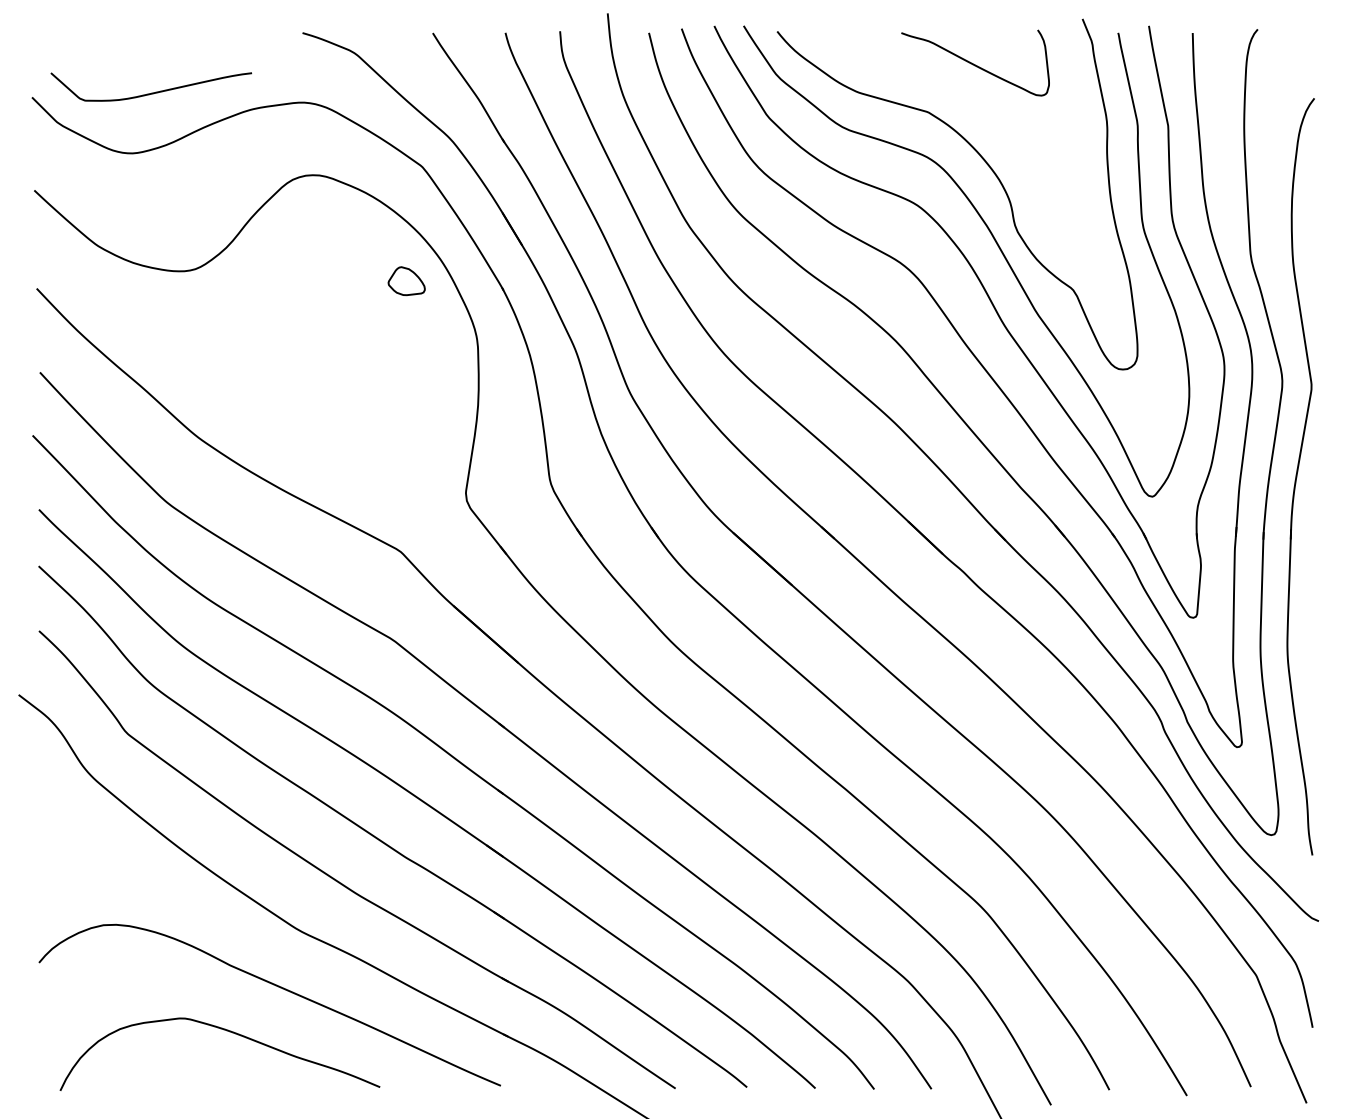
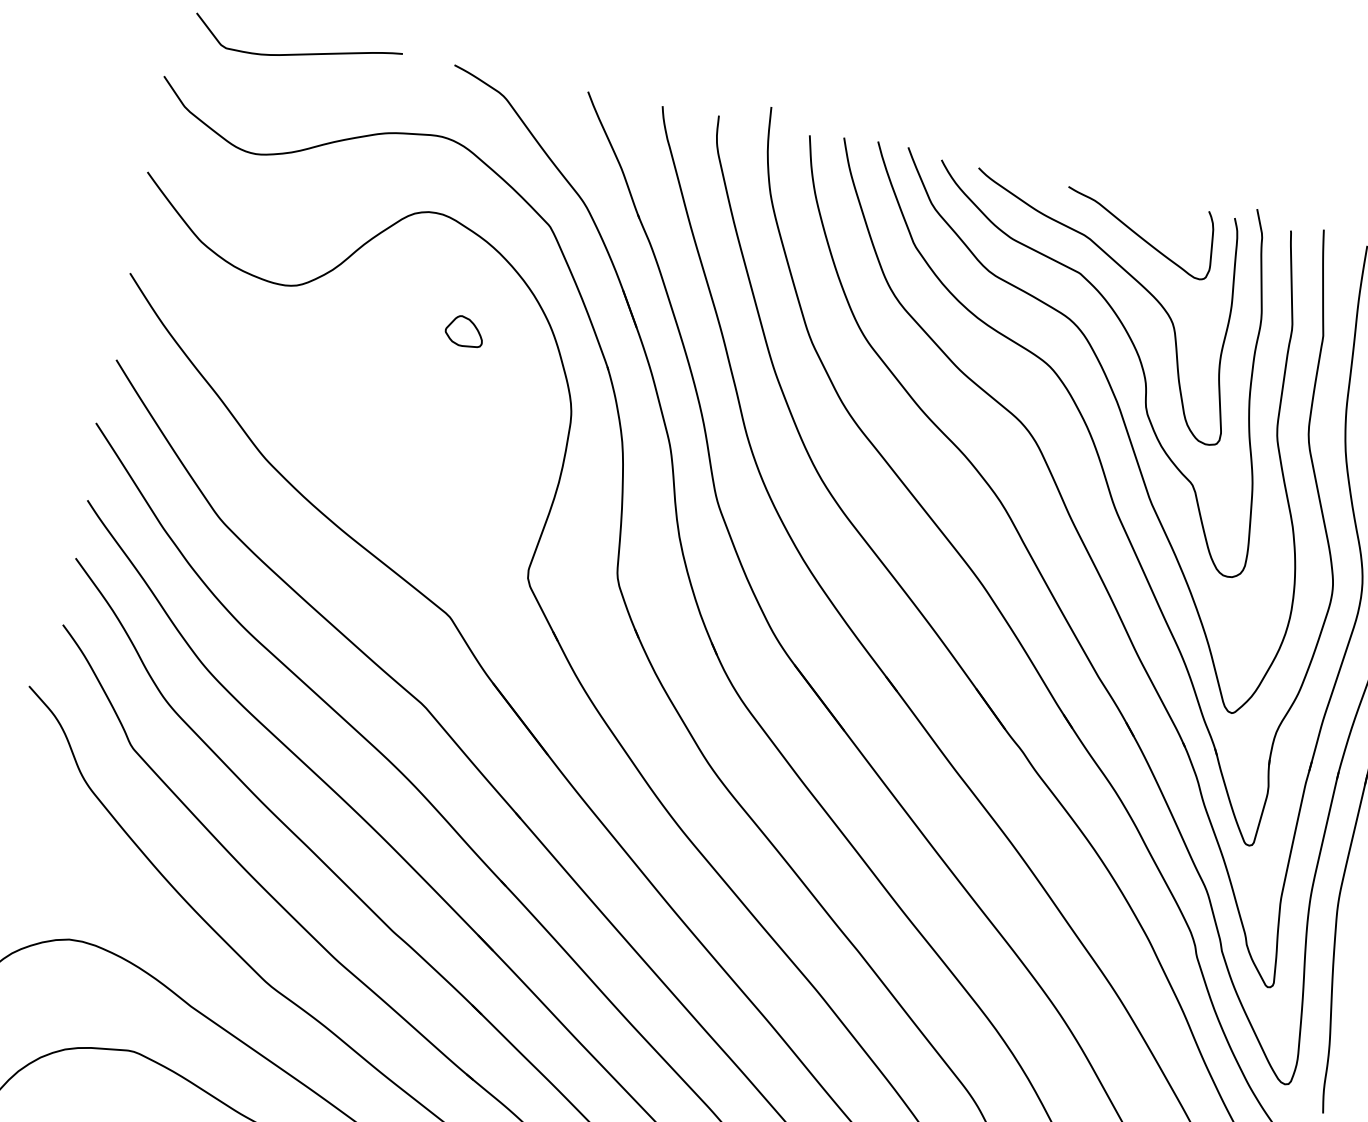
curve: (151, 92) -> (295, 53), moved
curve: (973, 104) -> (1127, 274), added
part: (406, 281) -> (464, 331), moved

